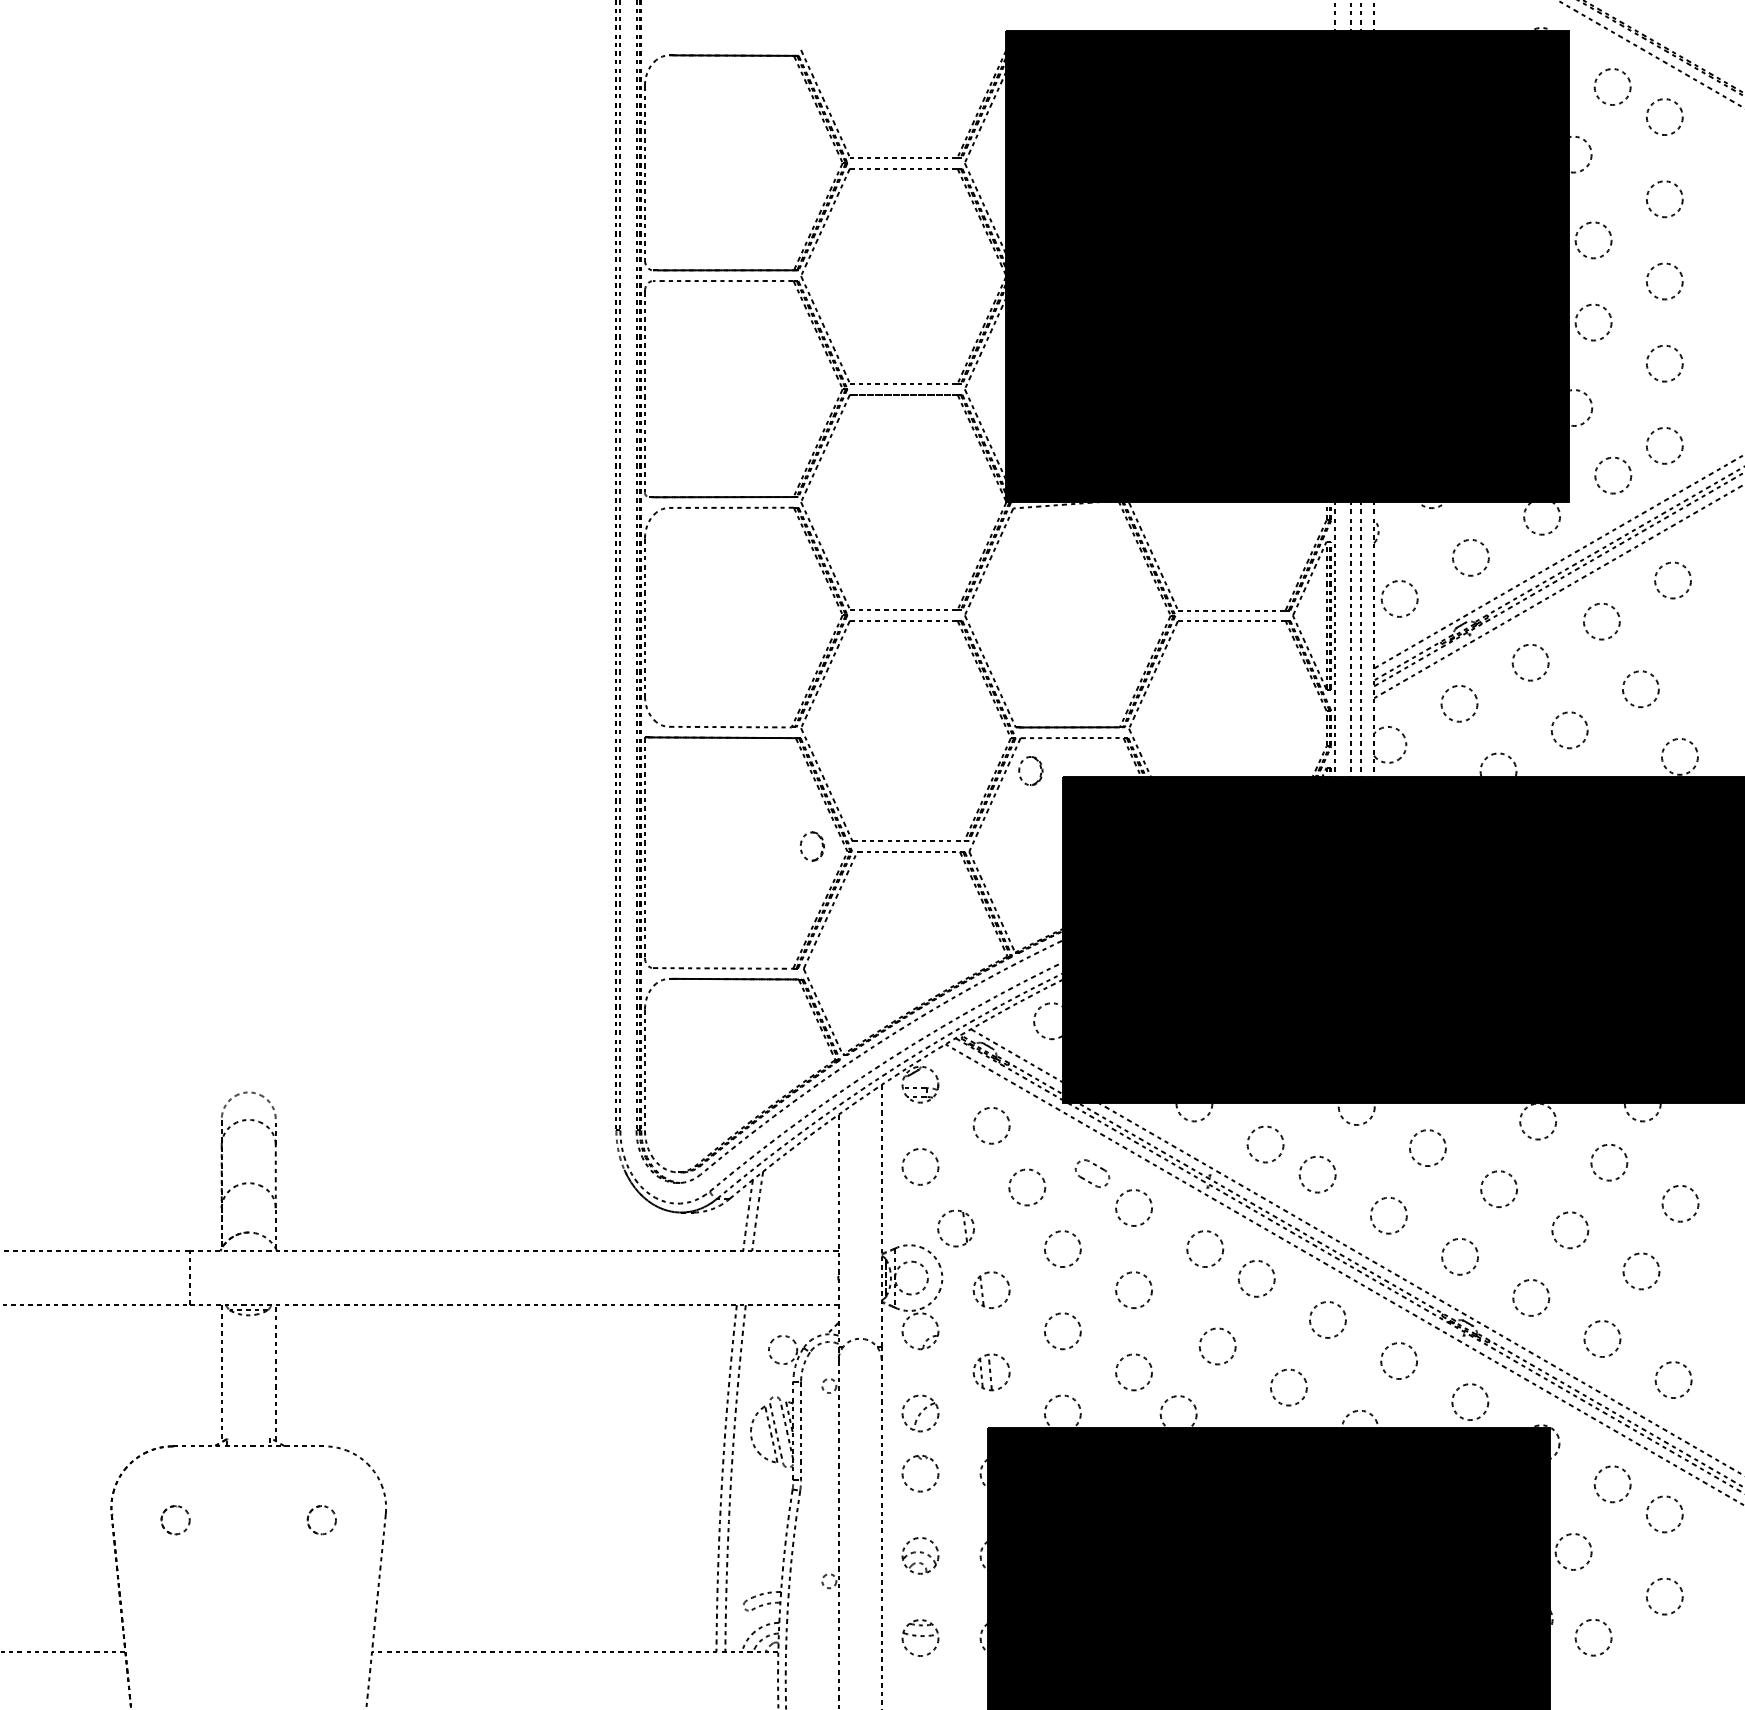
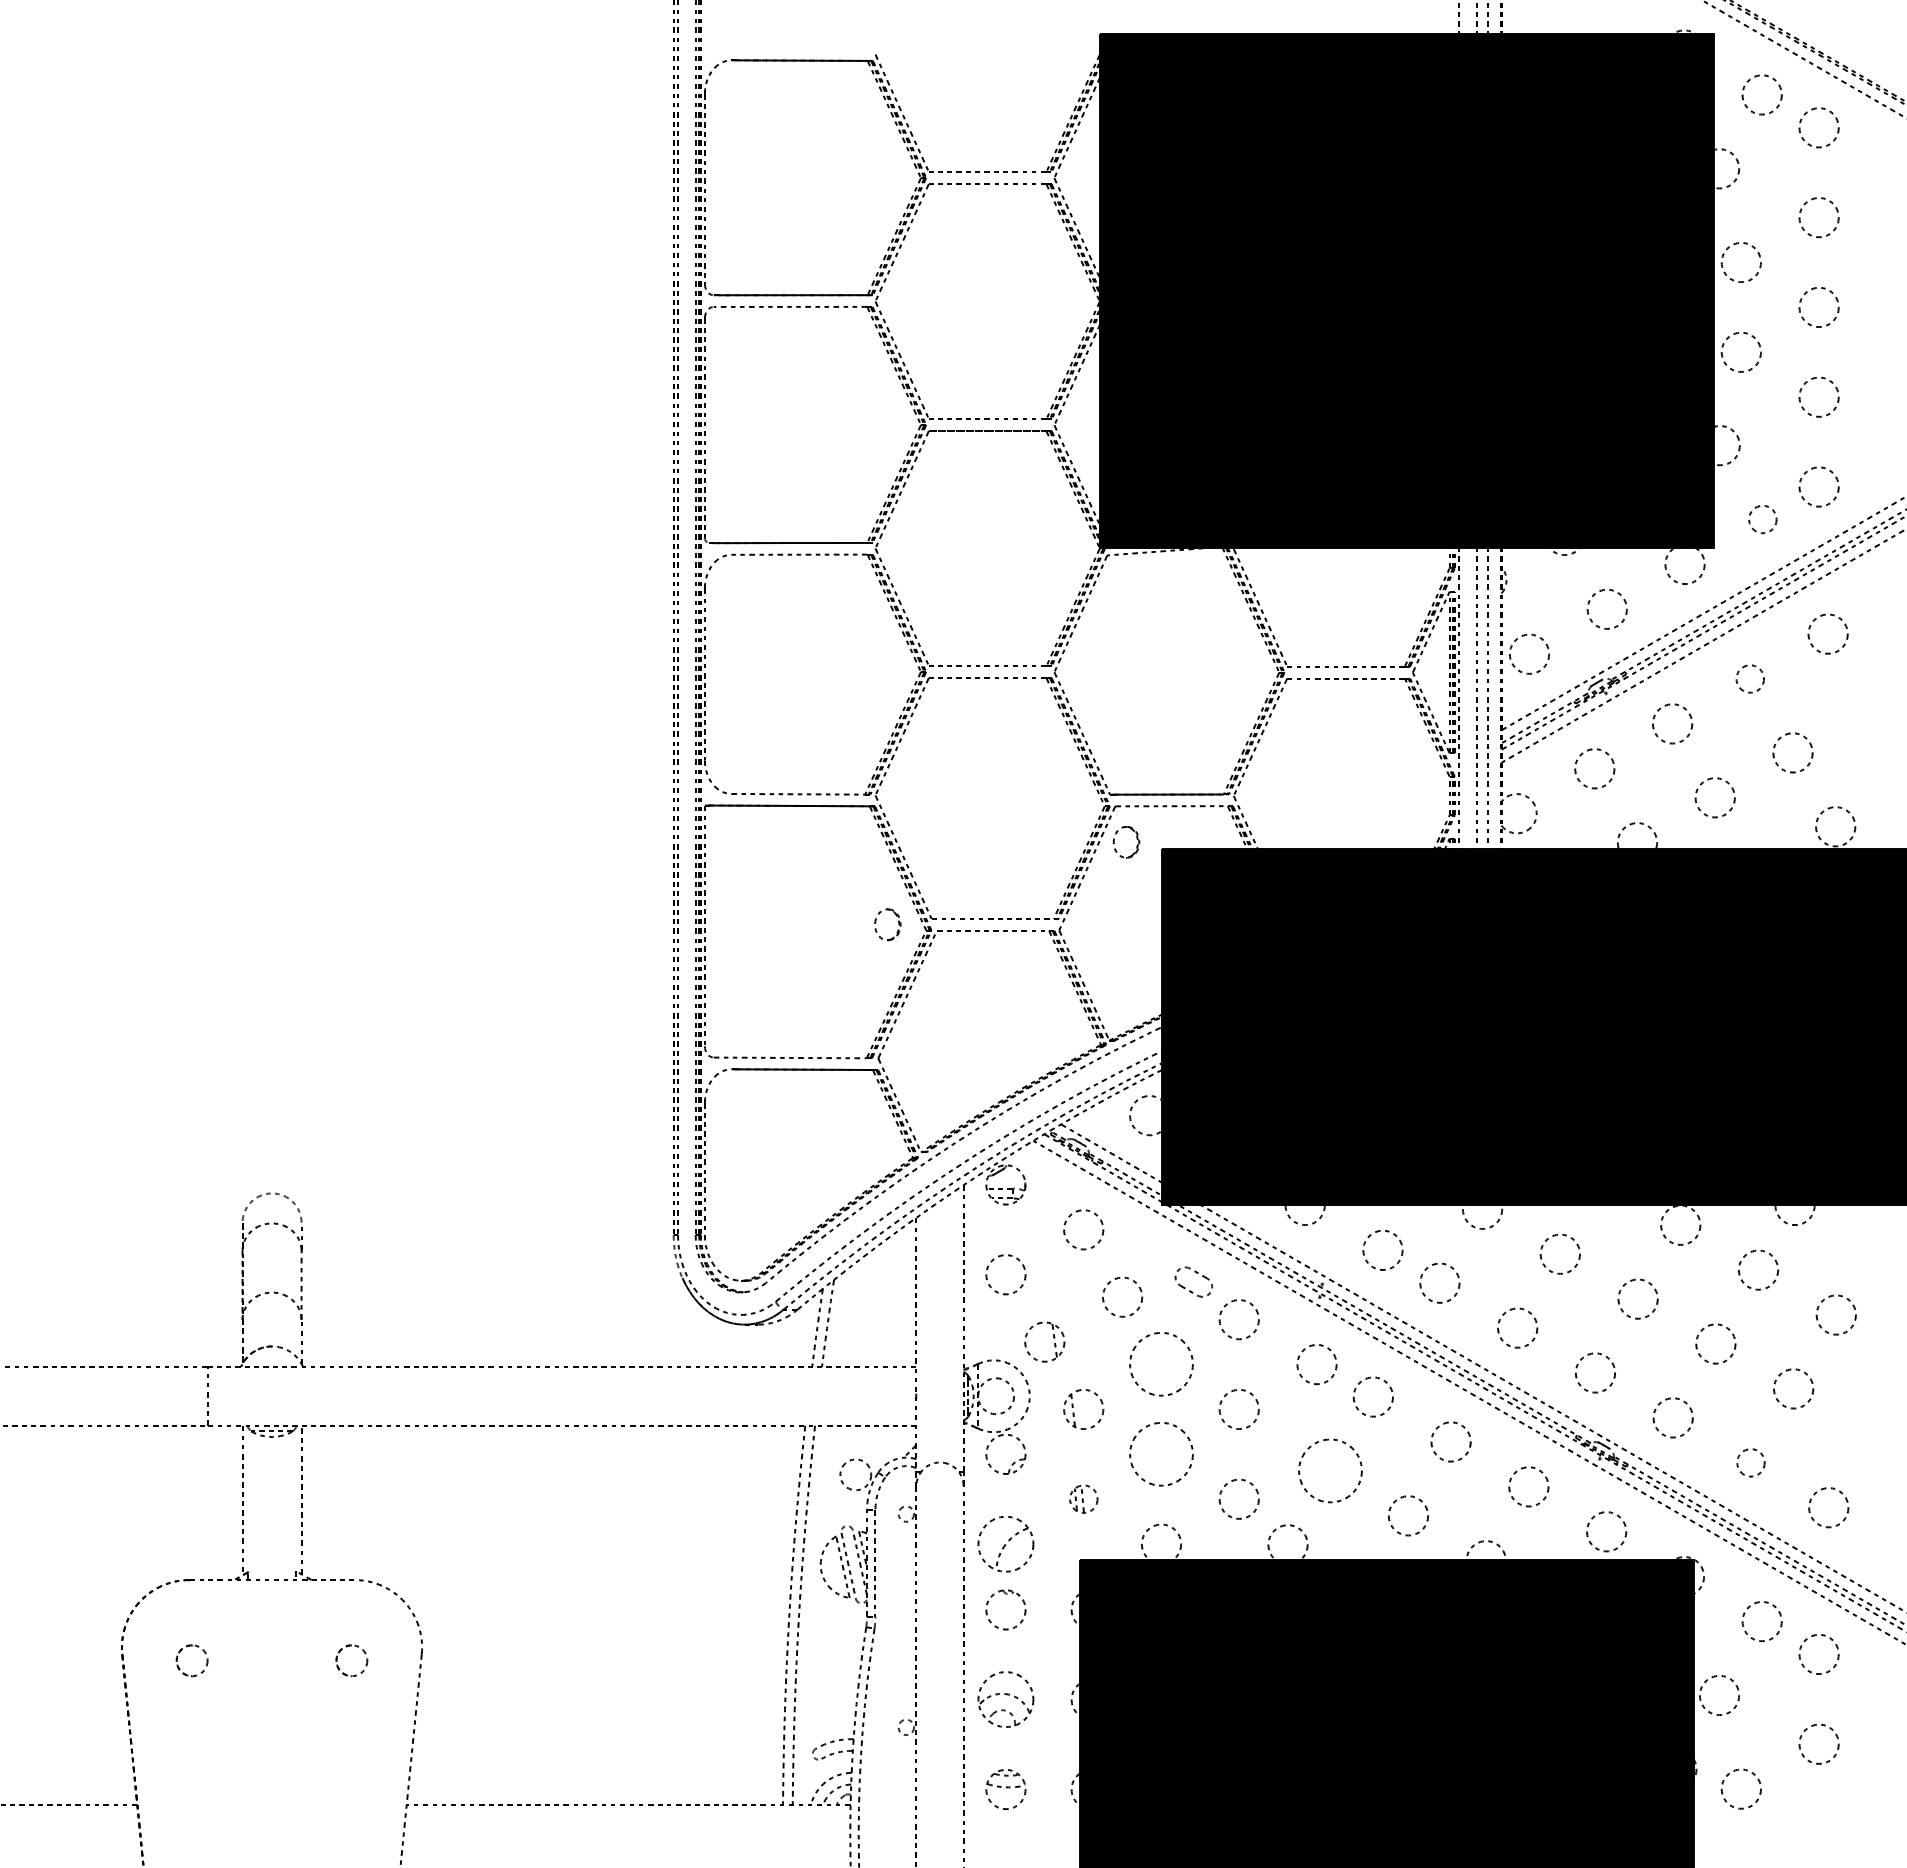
circle: (1612, 475) -> (1762, 519), size x0.7
circle: (1601, 621) -> (1749, 678), size x0.7
circle: (1062, 1249) -> (1161, 1364), size x1.6
circle: (1062, 1331) -> (1161, 1454), size x1.6
circle: (1601, 1338) -> (1750, 1462), size x0.7
circle: (1217, 1346) -> (1330, 1470), size x1.6
part: (991, 1371) -> (1083, 1498), size x0.7
part: (920, 1412) -> (1005, 1543), size x1.4
part: (920, 1555) -> (1005, 1699), size x1.4

